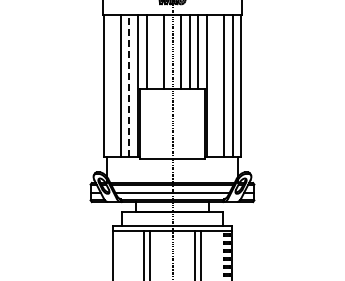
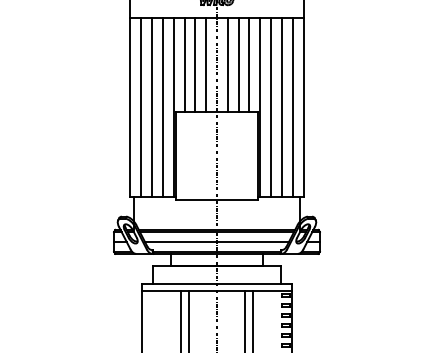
line: (155, 51) -> (195, 64), added
line: (112, 85) -> (141, 107), added
line: (129, 85) -> (162, 107), dashed -> solid
line: (215, 85) -> (271, 107), added

